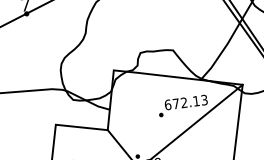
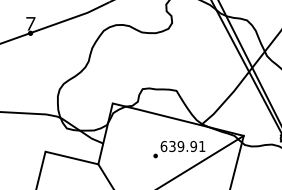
text: (190, 101) -> (187, 146), 672.13 -> 639.91

